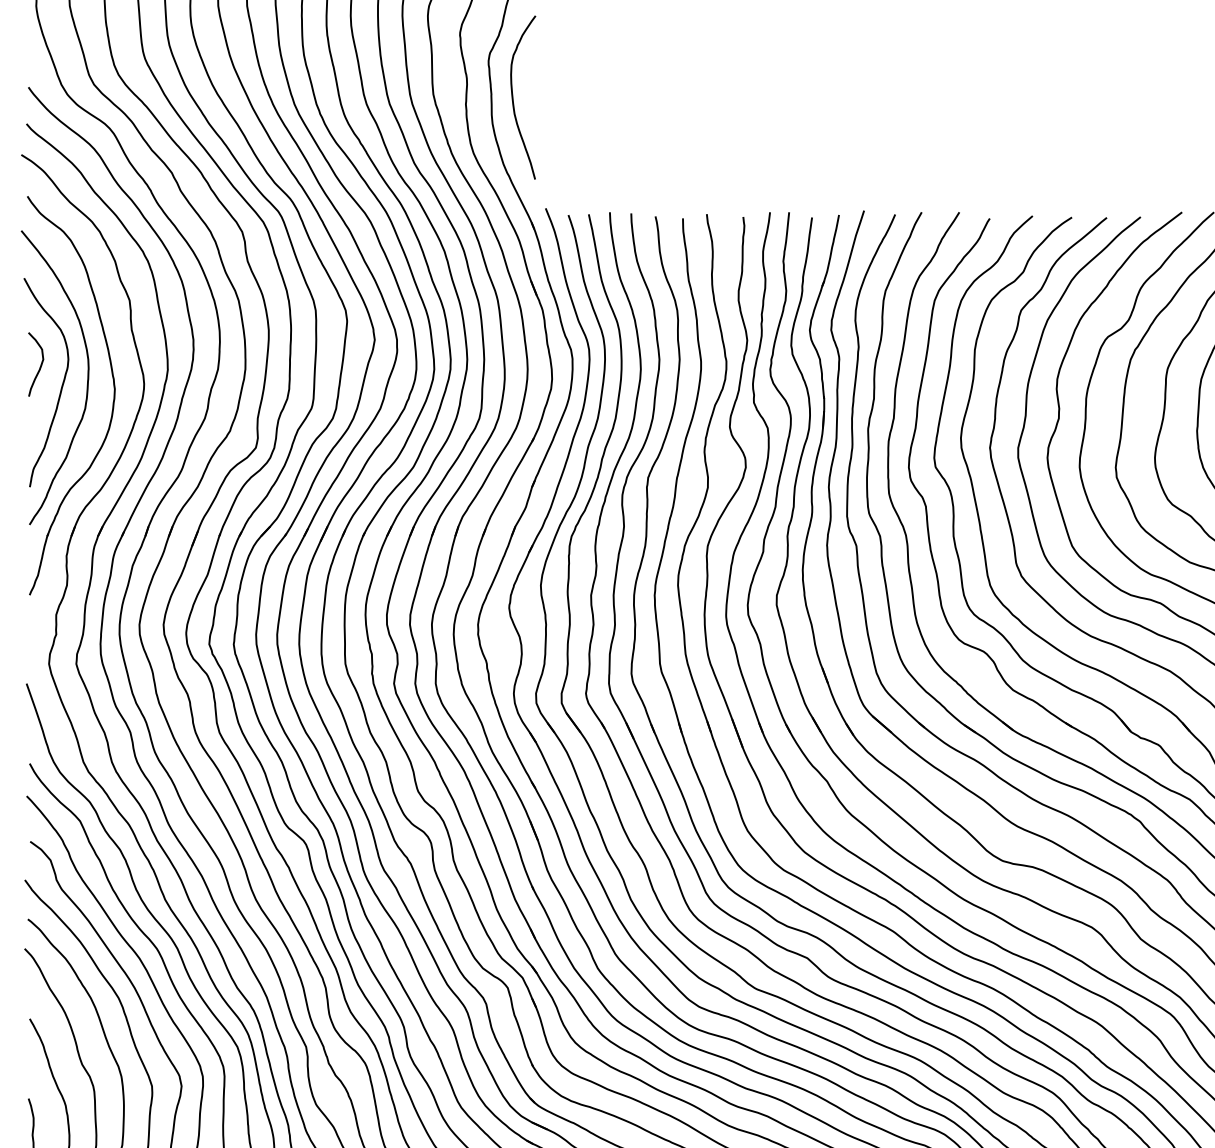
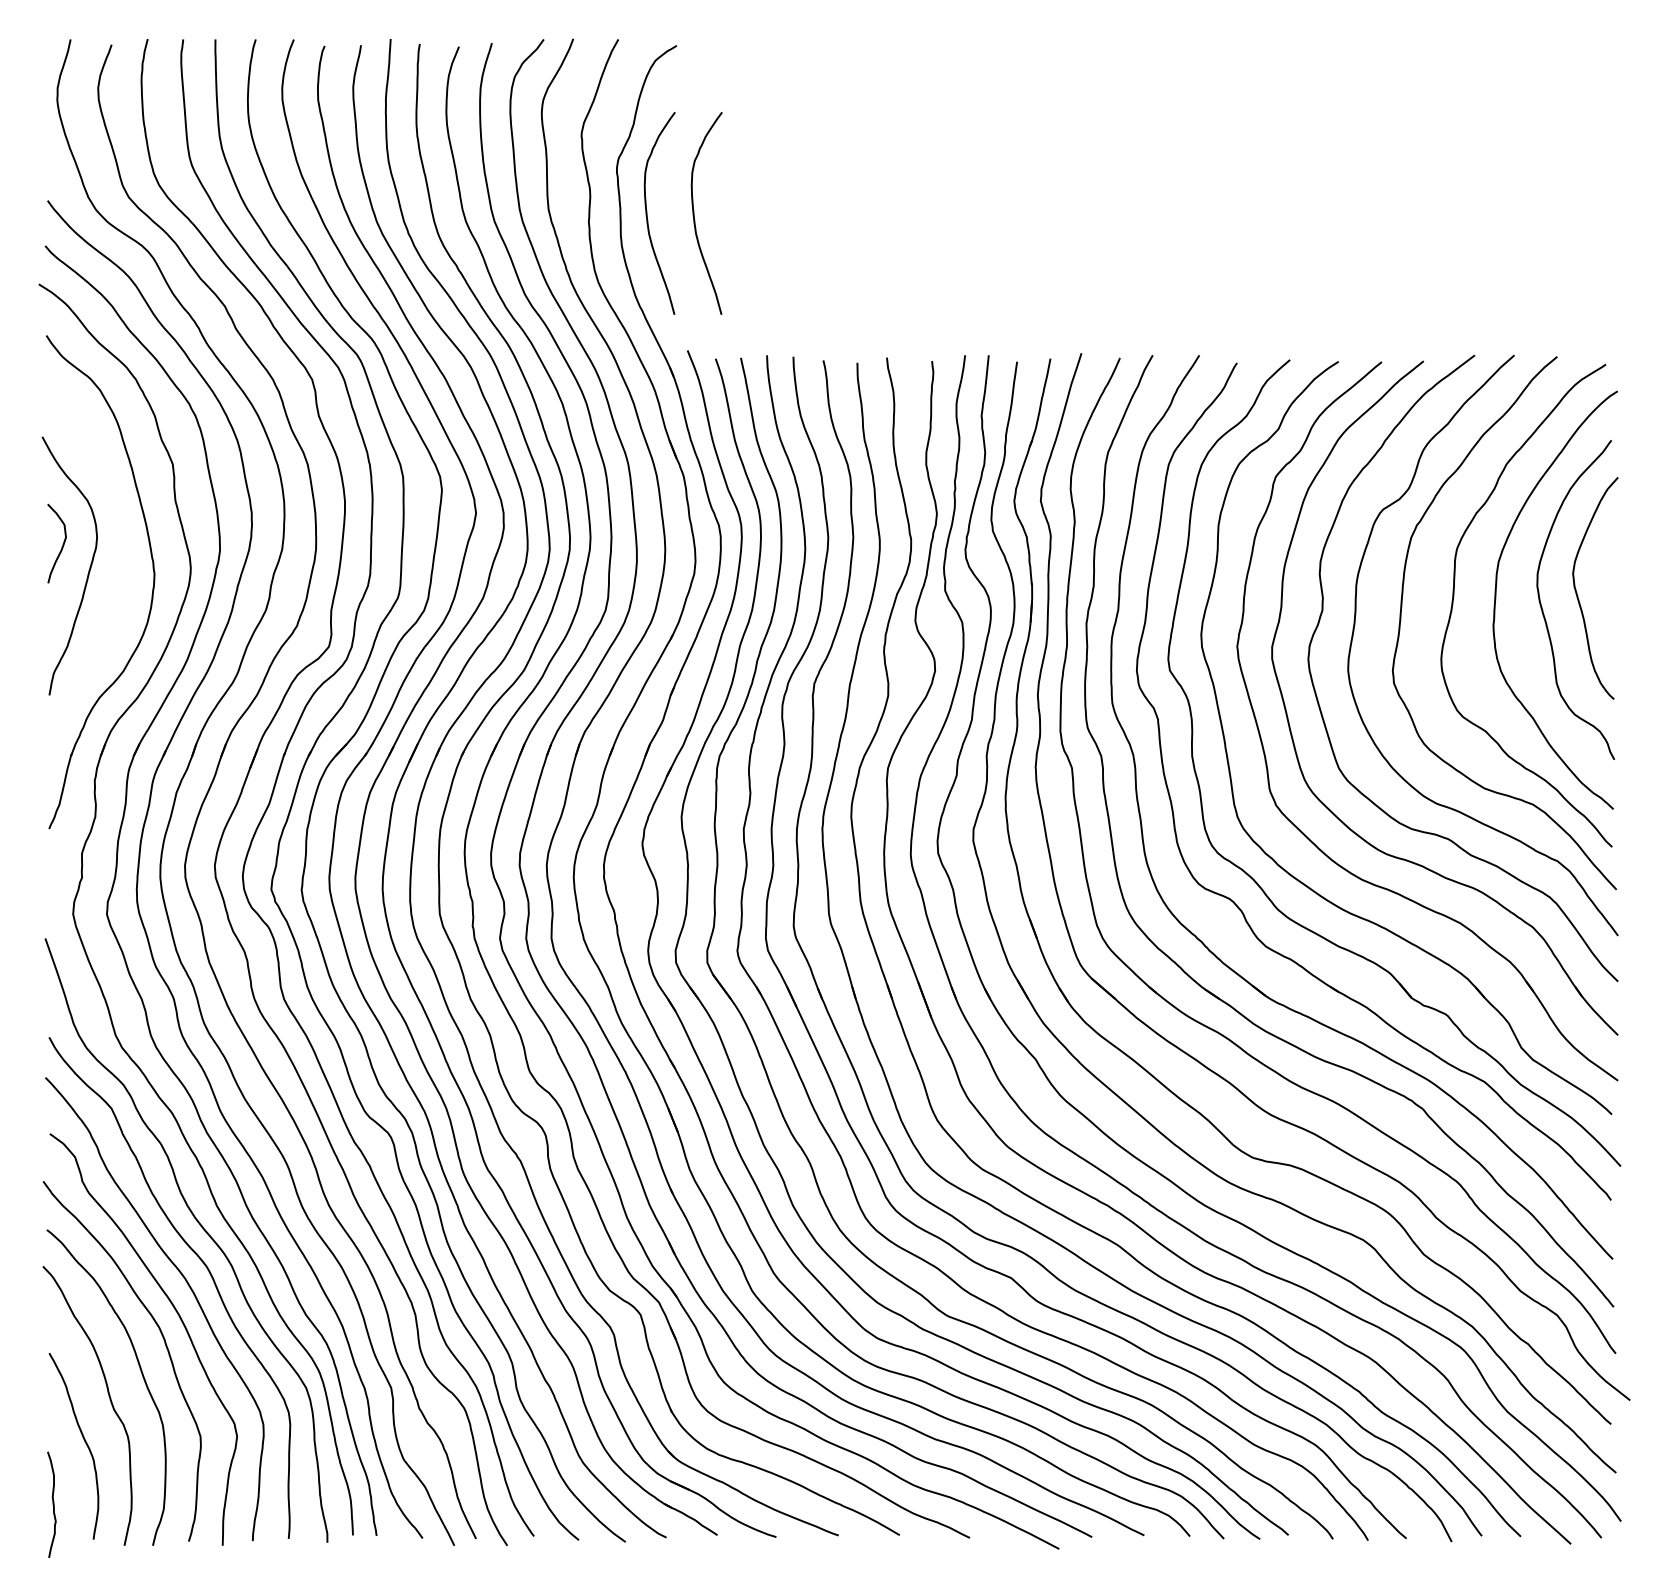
curve: (551, 97) -> (694, 213), added
curve: (87, 377) -> (120, 559), removed

